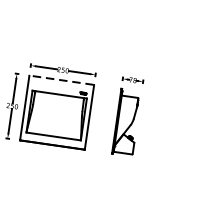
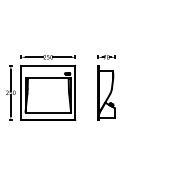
line: (62, 80) -> (48, 65), dashed -> solid

